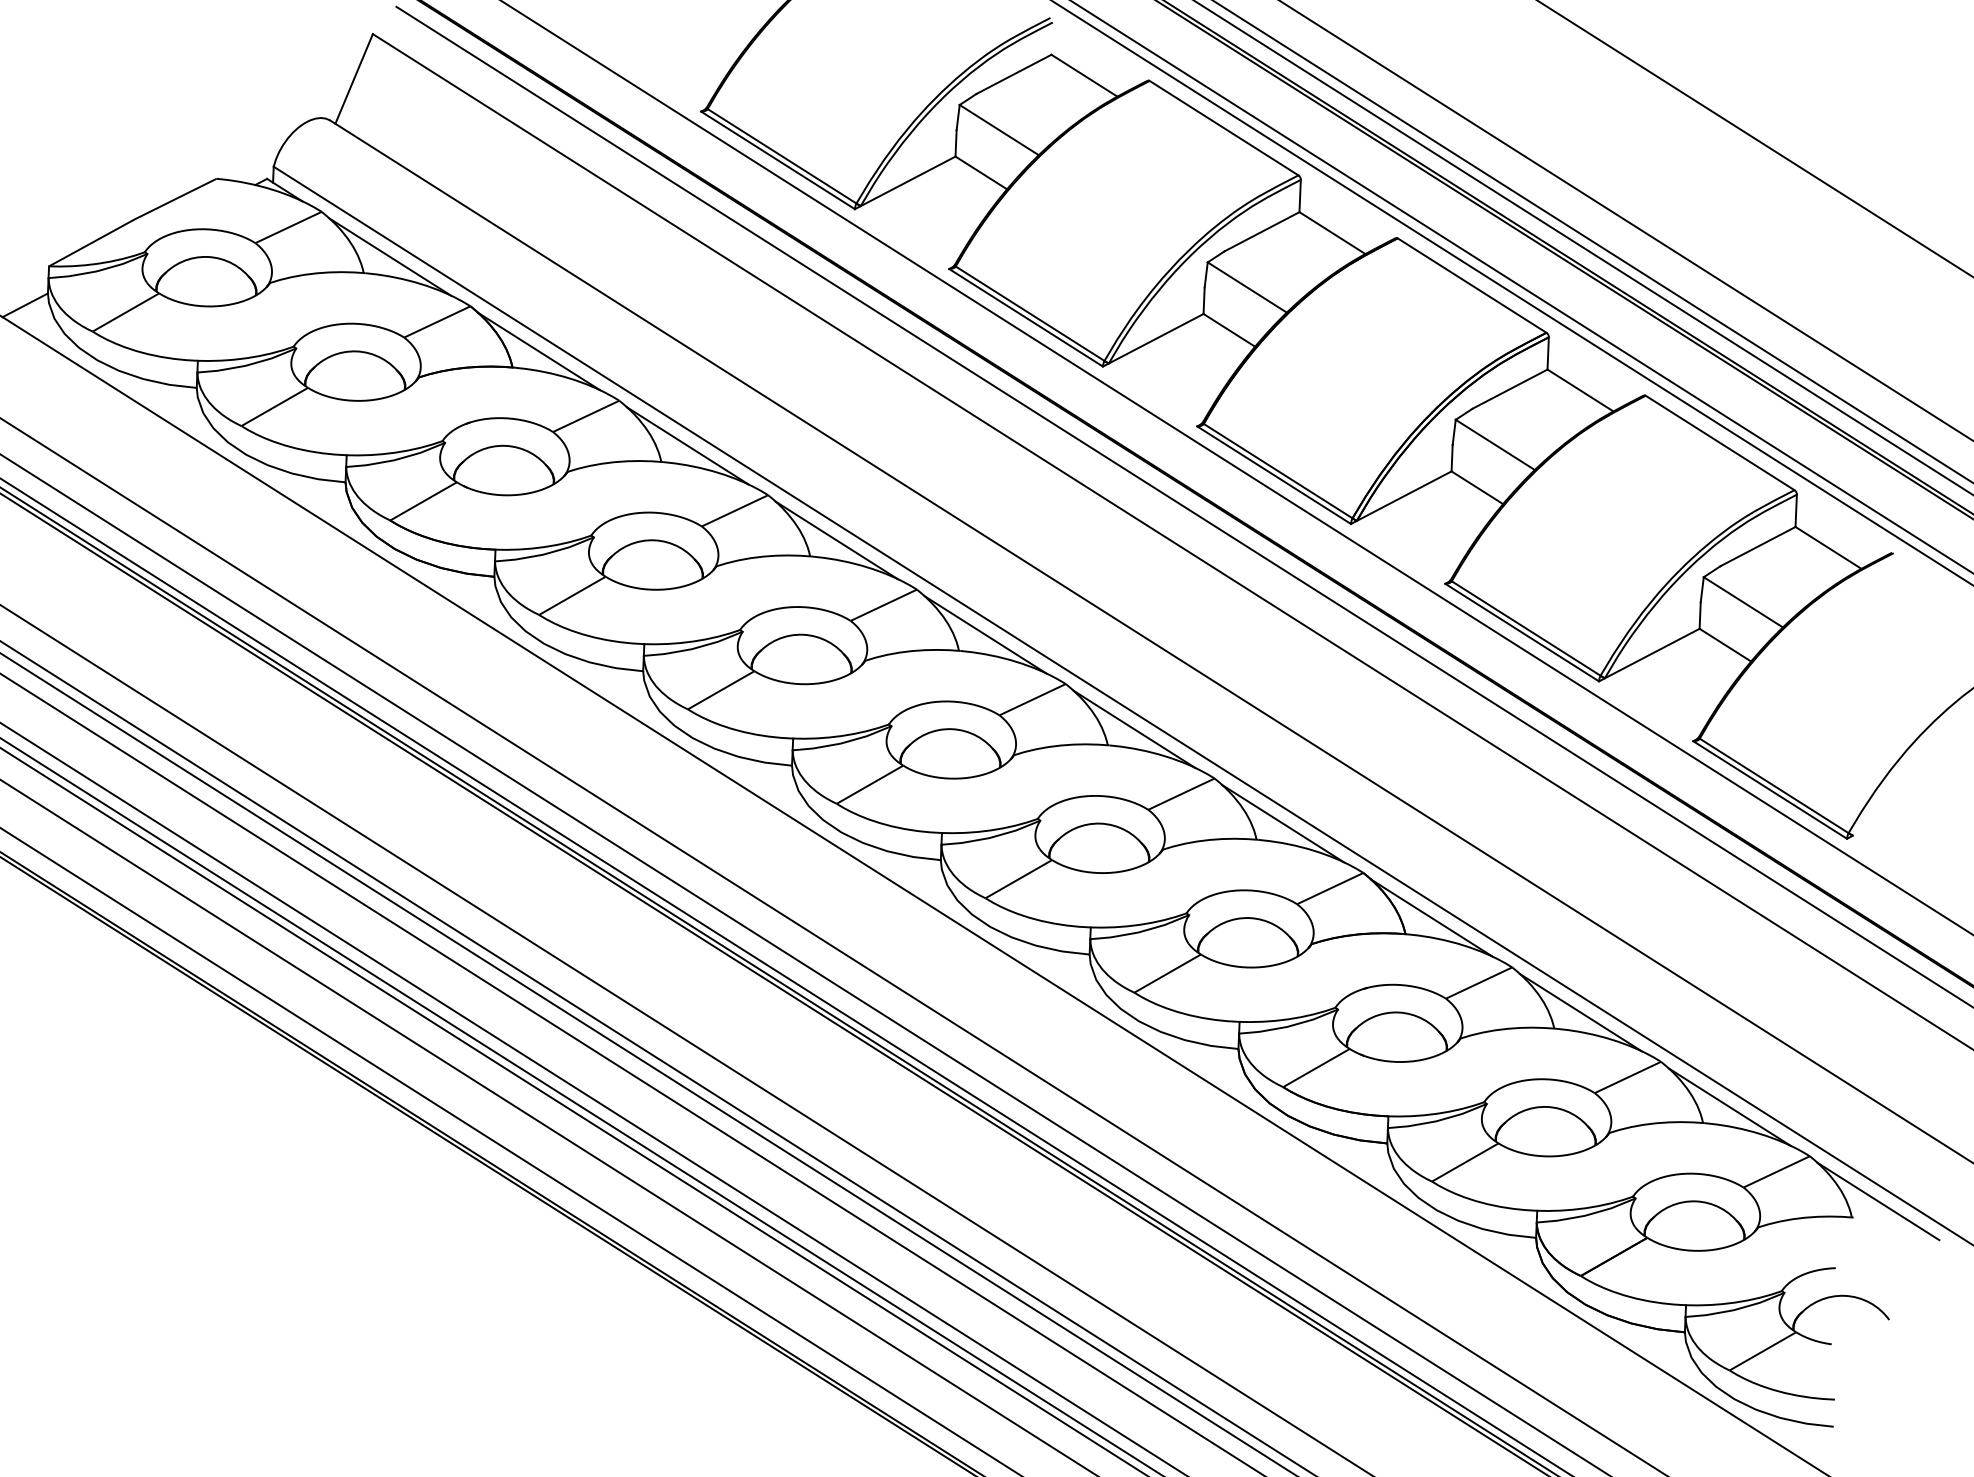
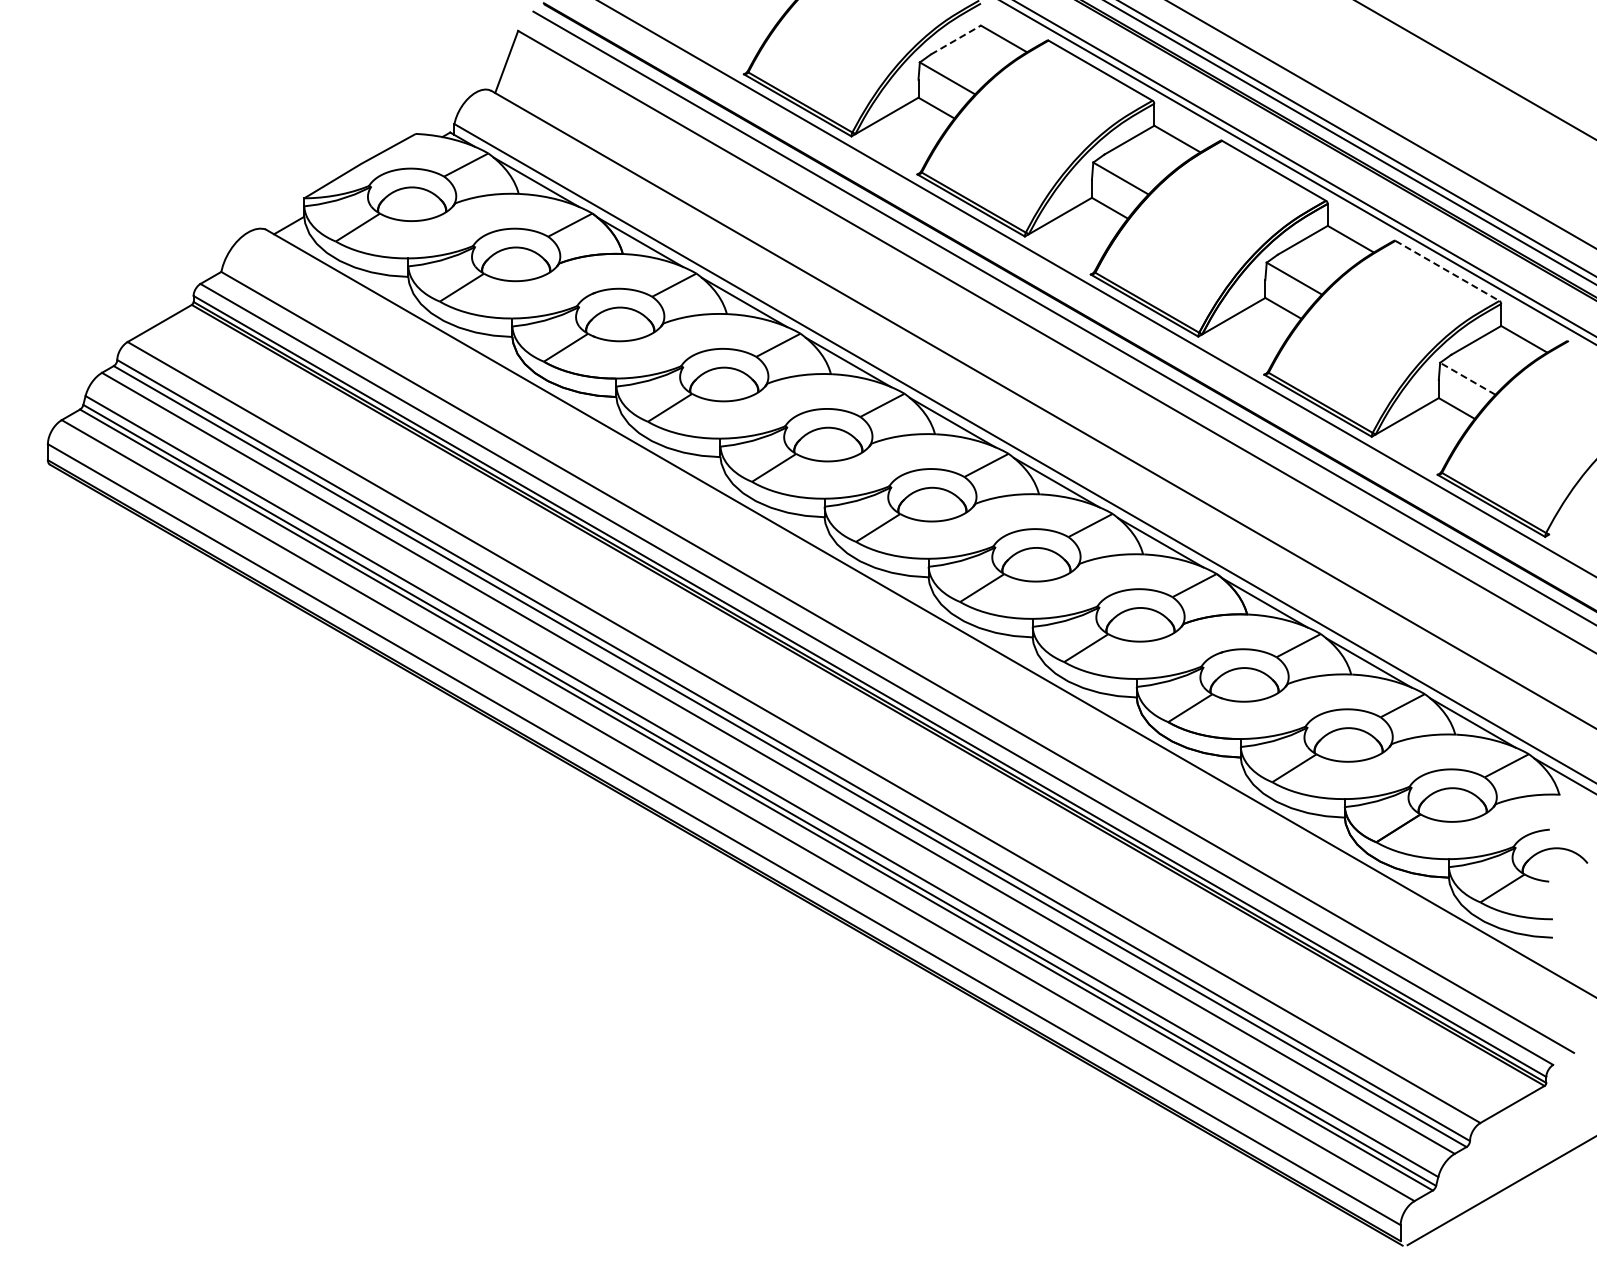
line: (1013, 75) -> (955, 40), solid -> dashed
line: (1720, 443) -> (1447, 271), solid -> dashed
line: (1742, 601) -> (1467, 378), solid -> dashed

